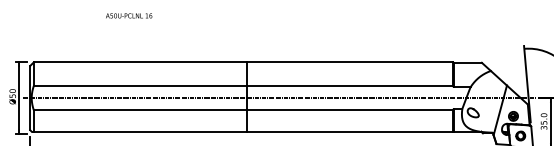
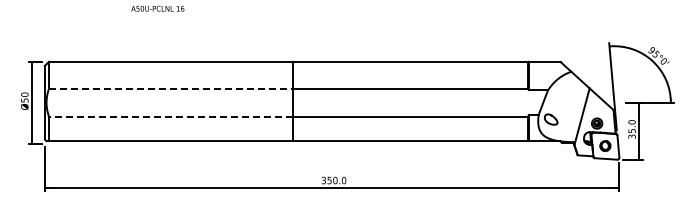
line: (140, 85) -> (170, 88), solid -> dashed
line: (279, 97) -> (329, 102), removed
line: (140, 110) -> (170, 116), solid -> dashed

